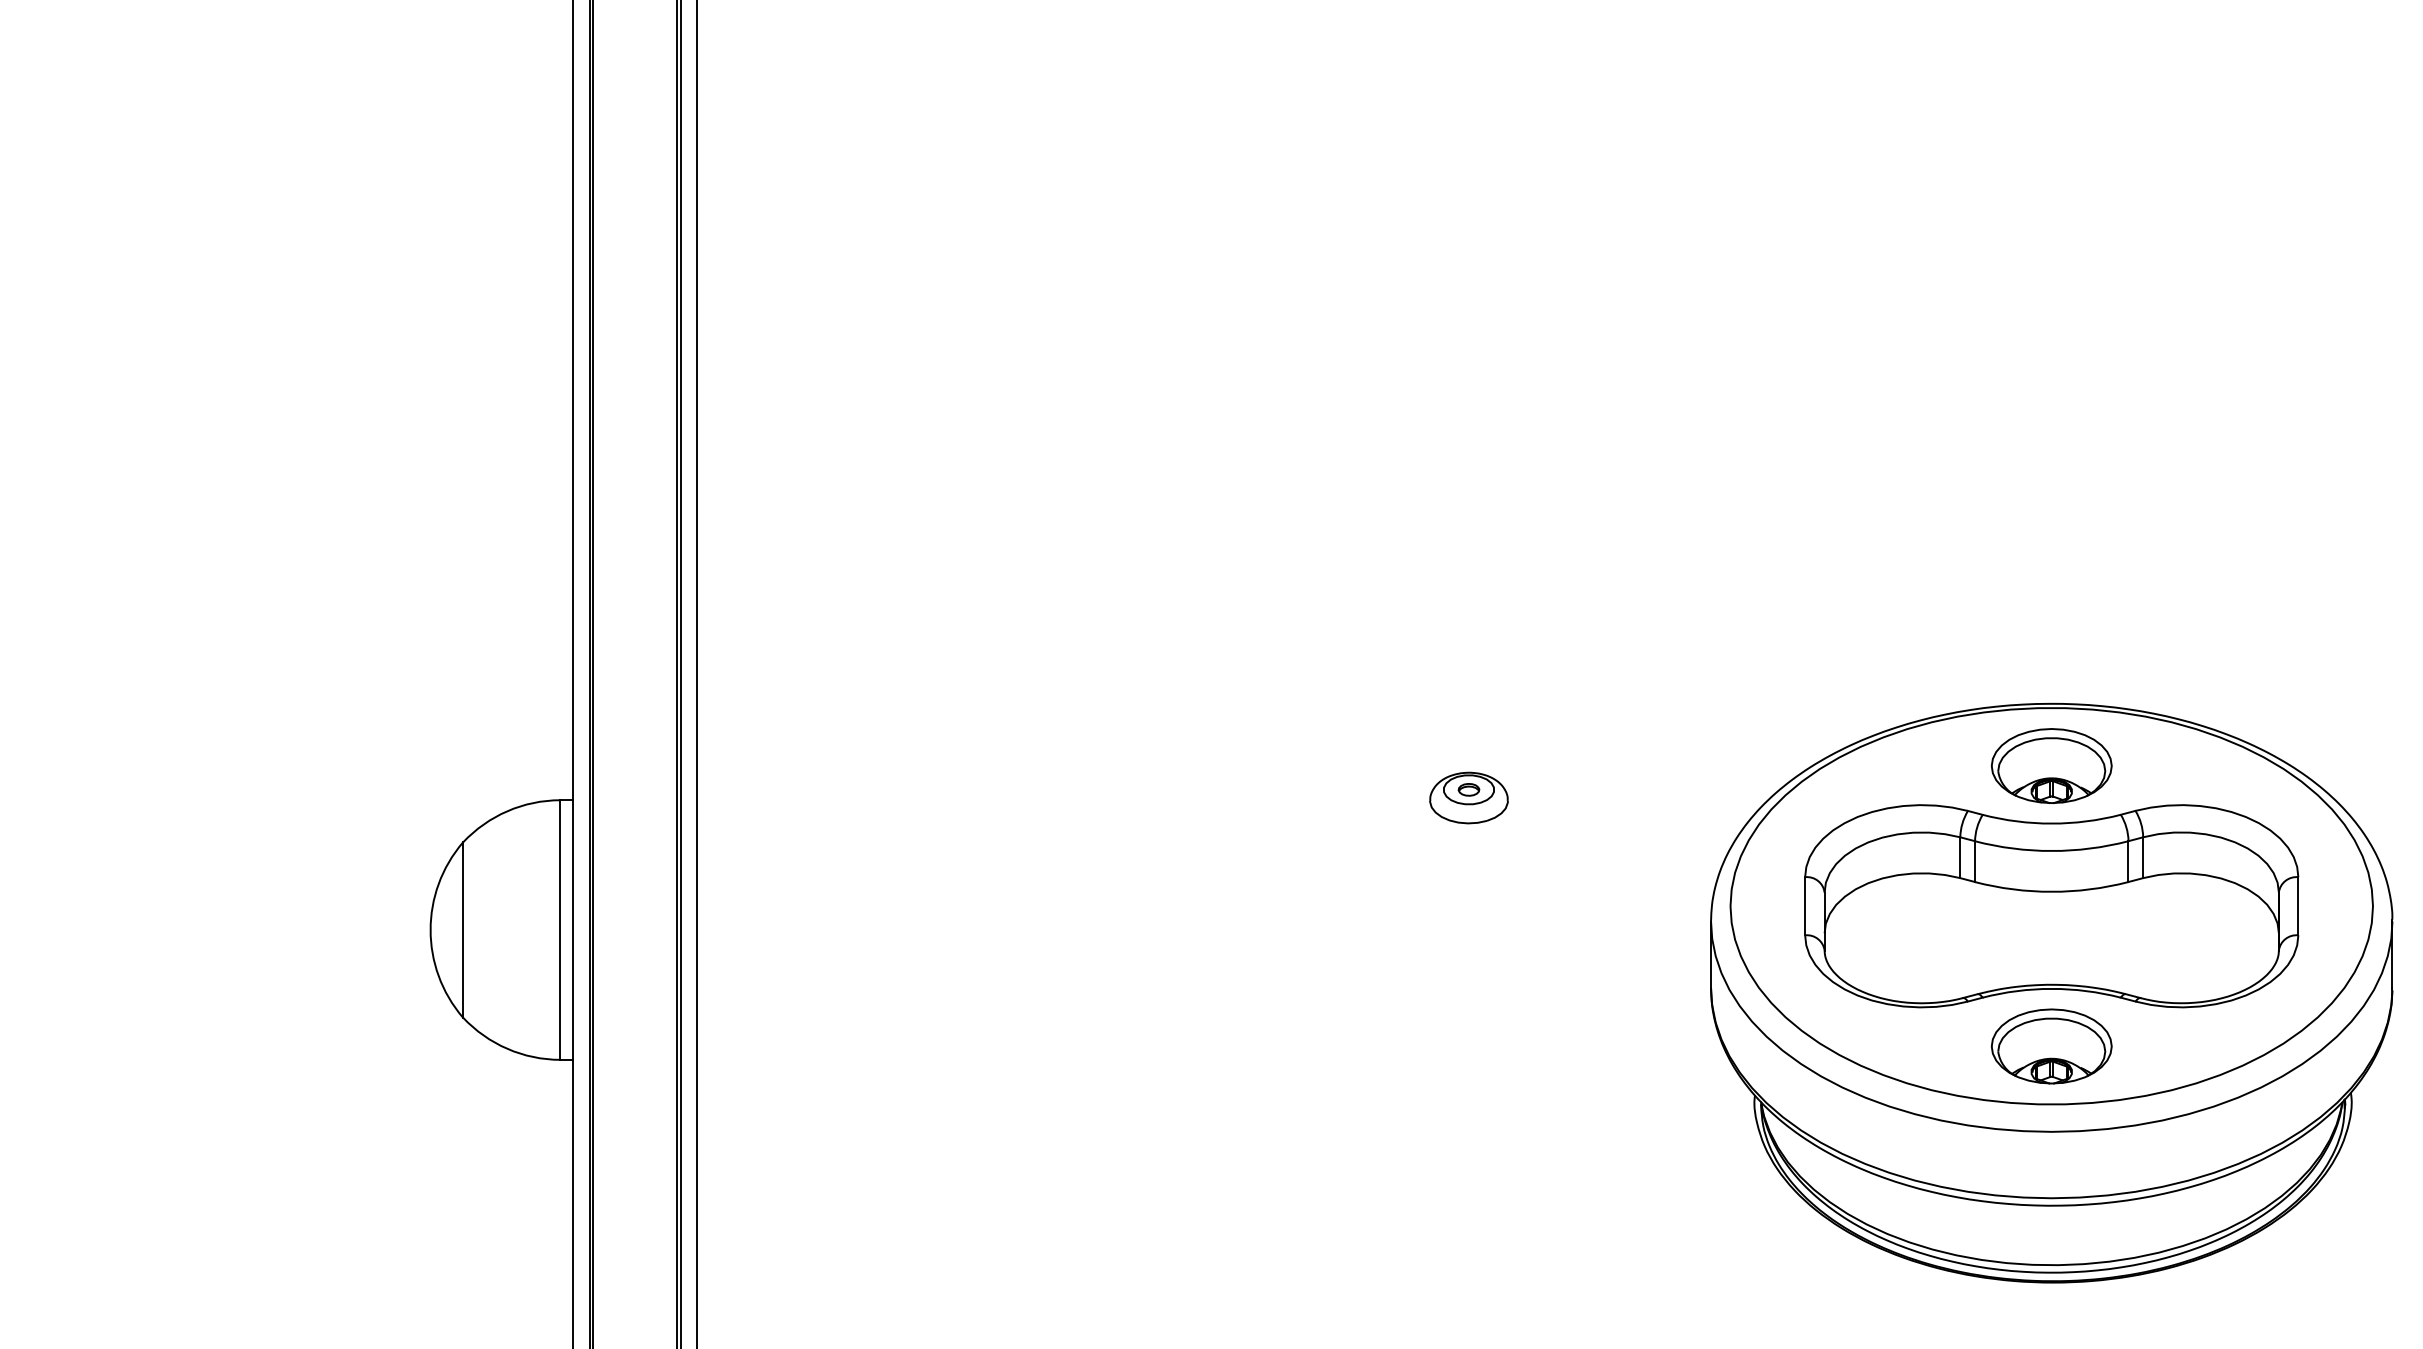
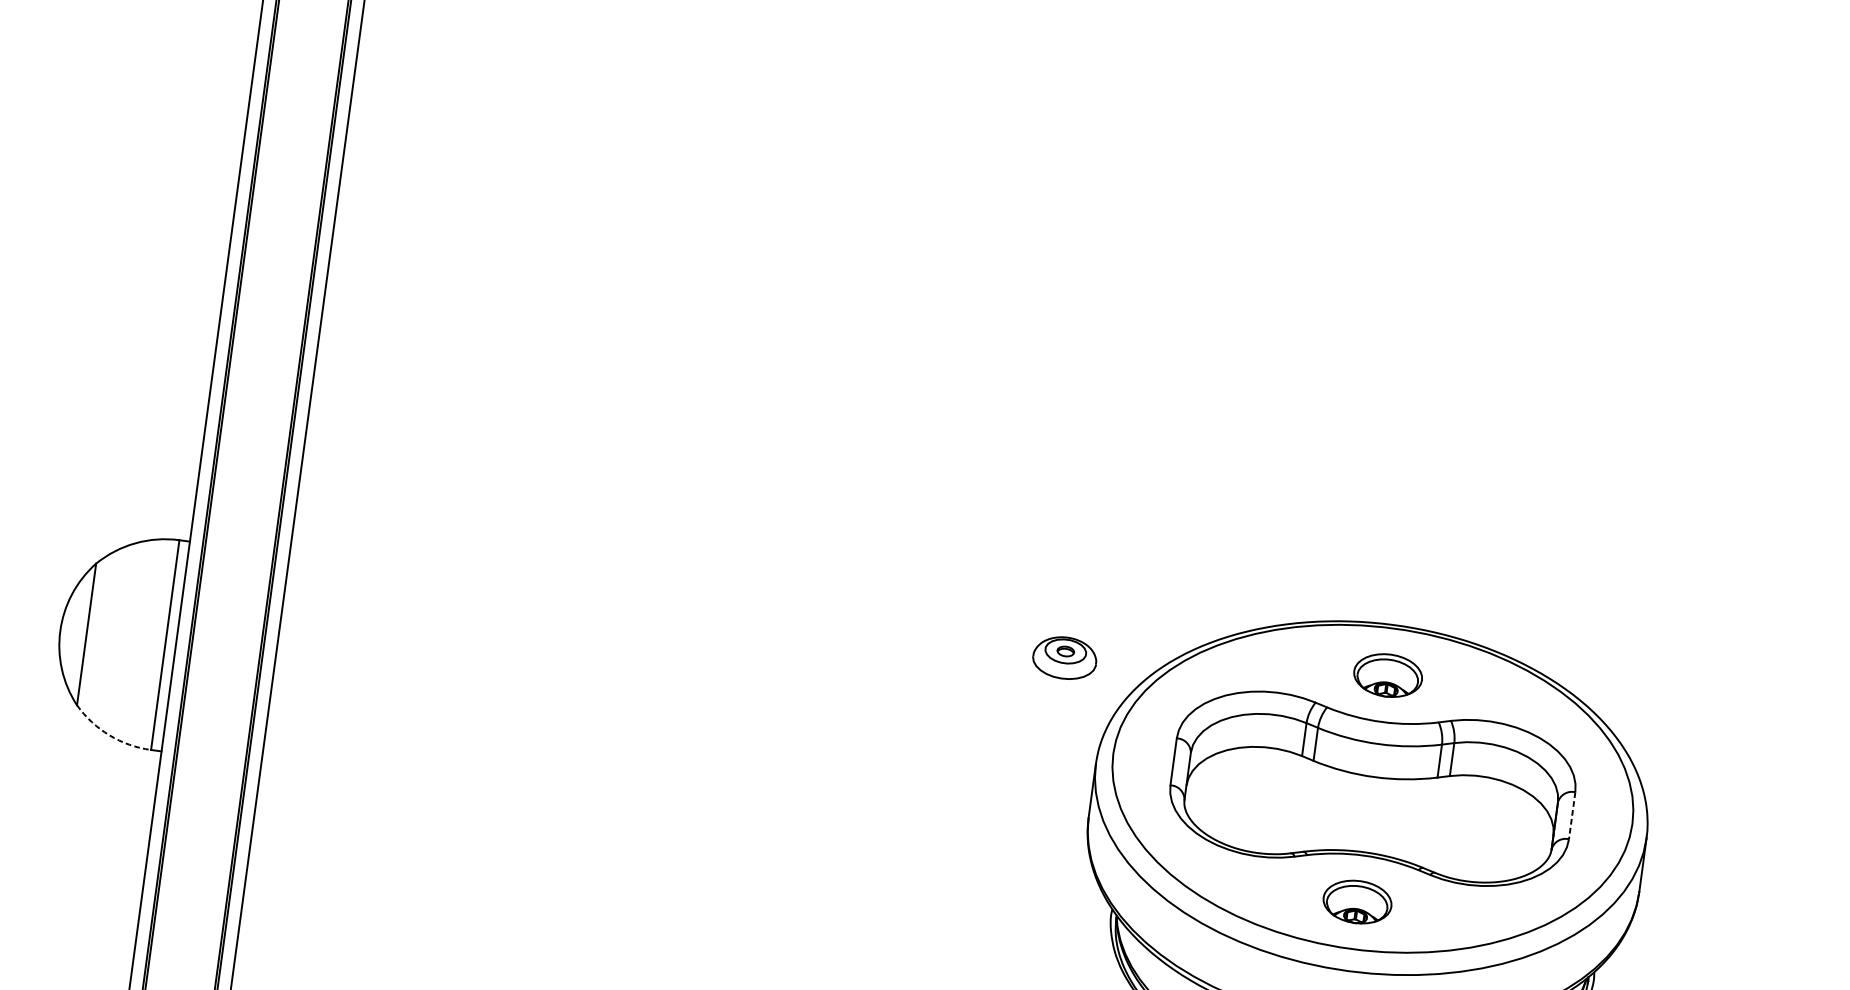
part: (2051, 766) -> (1387, 675), size x0.7
part: (1468, 797) -> (1064, 657), moved
line: (2298, 906) -> (1572, 815), solid -> dashed
part: (2051, 1046) -> (1357, 902), size x0.7
arc: (507, 1048) -> (109, 735), solid -> dashed

